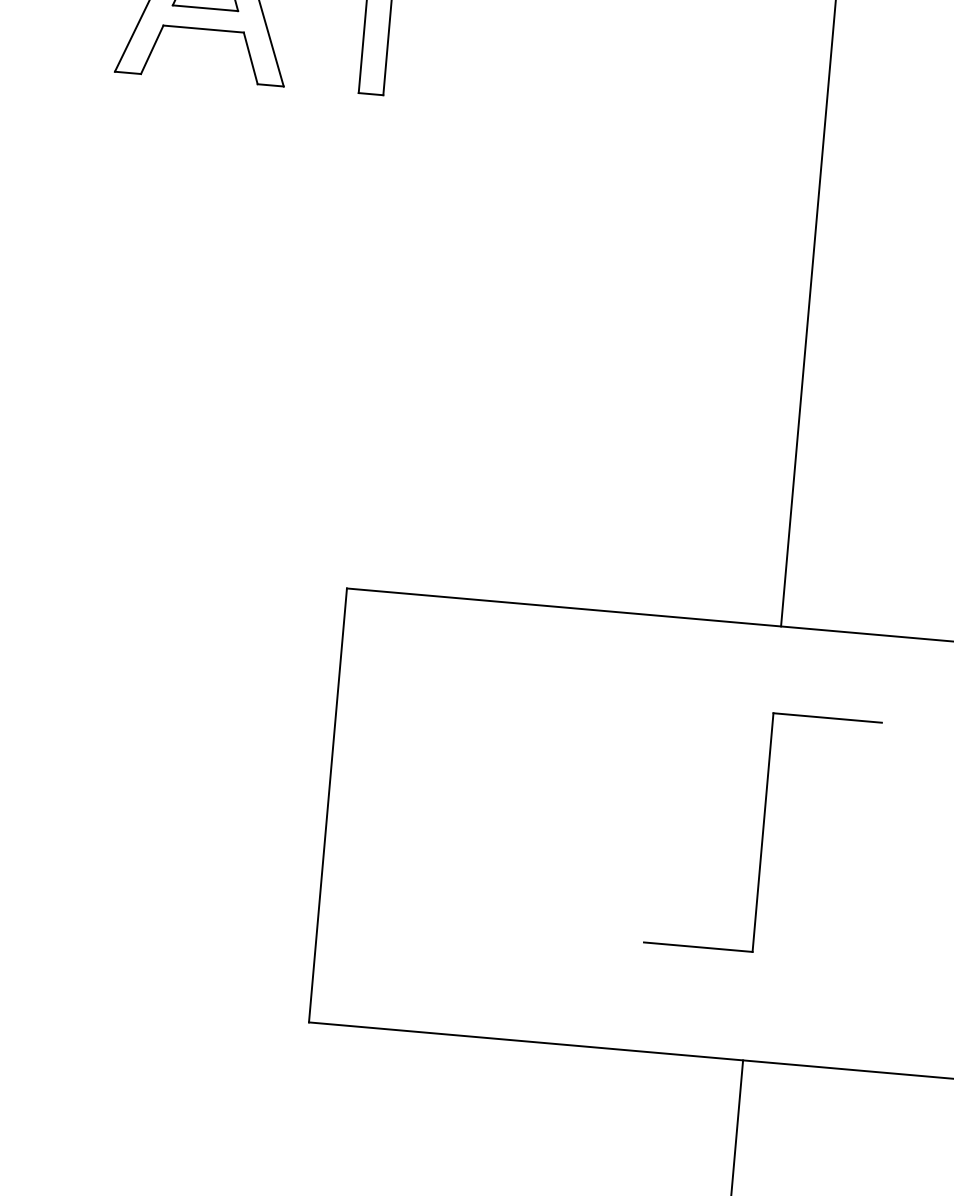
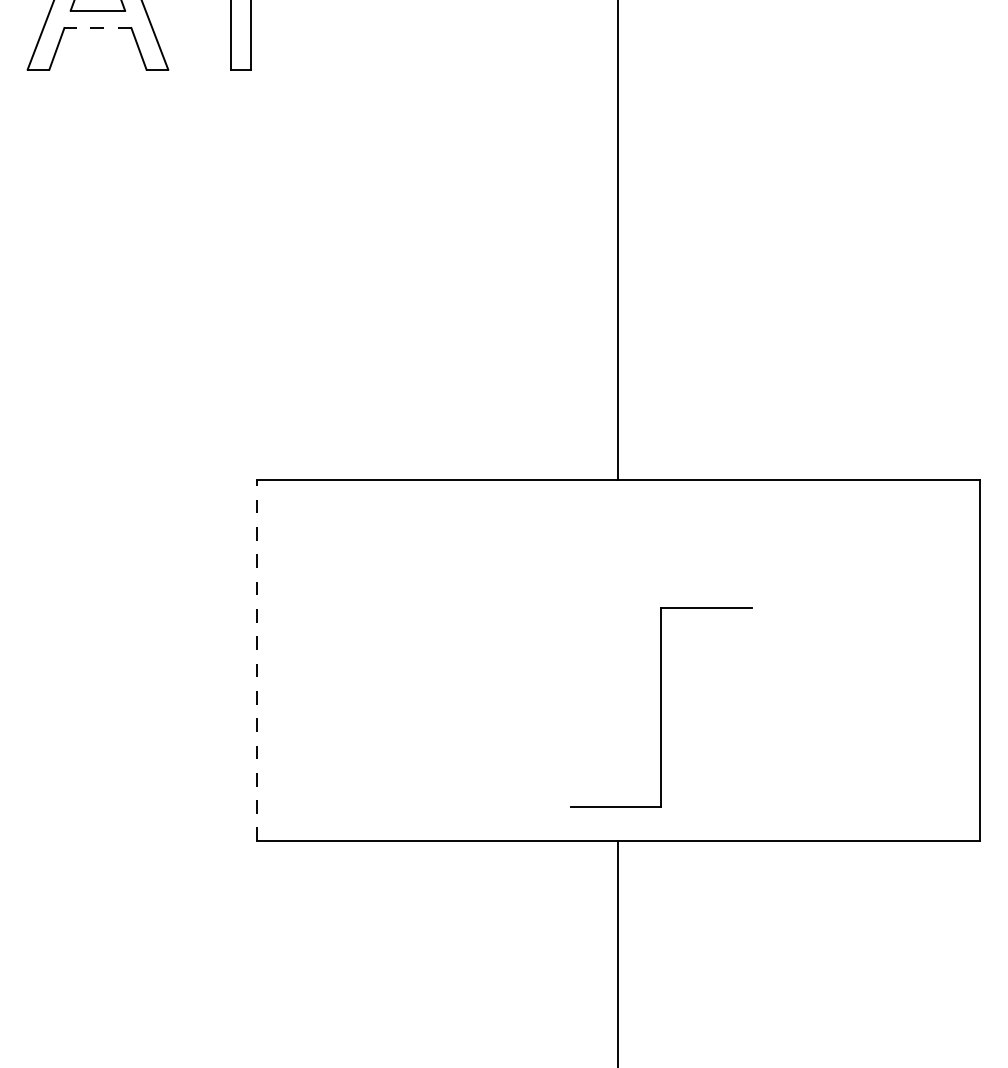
line: (203, 28) -> (97, 27), solid -> dashed
line: (327, 805) -> (256, 660), solid -> dashed
part: (763, 832) -> (661, 707), moved

